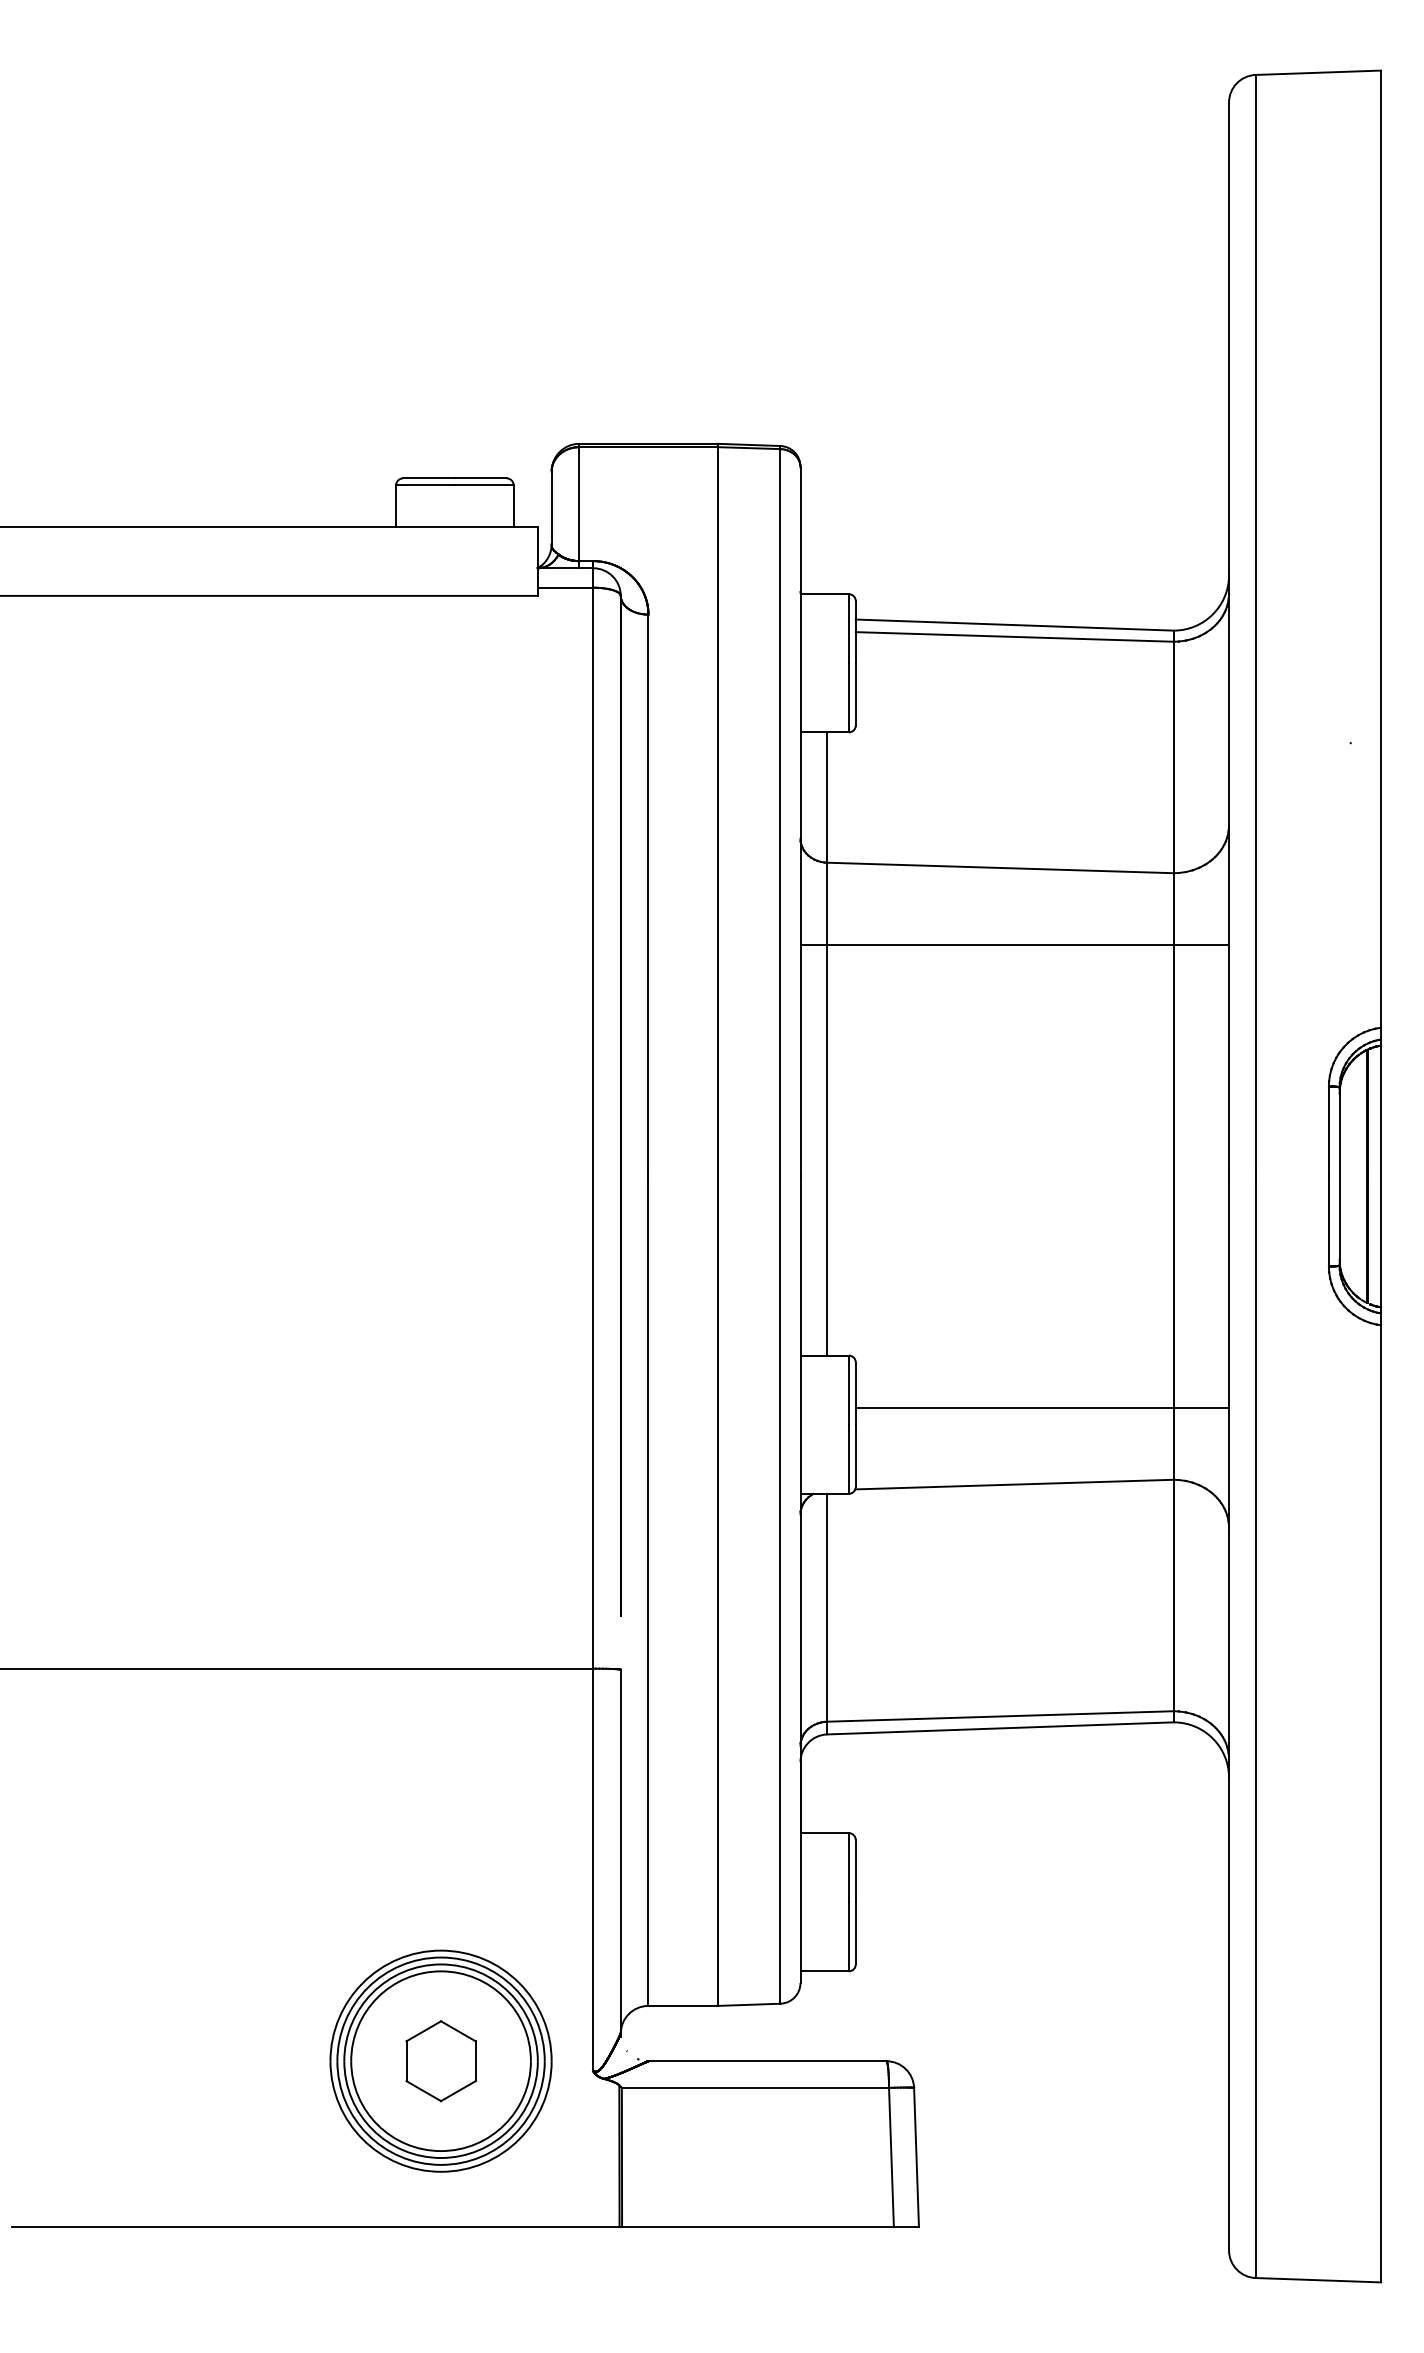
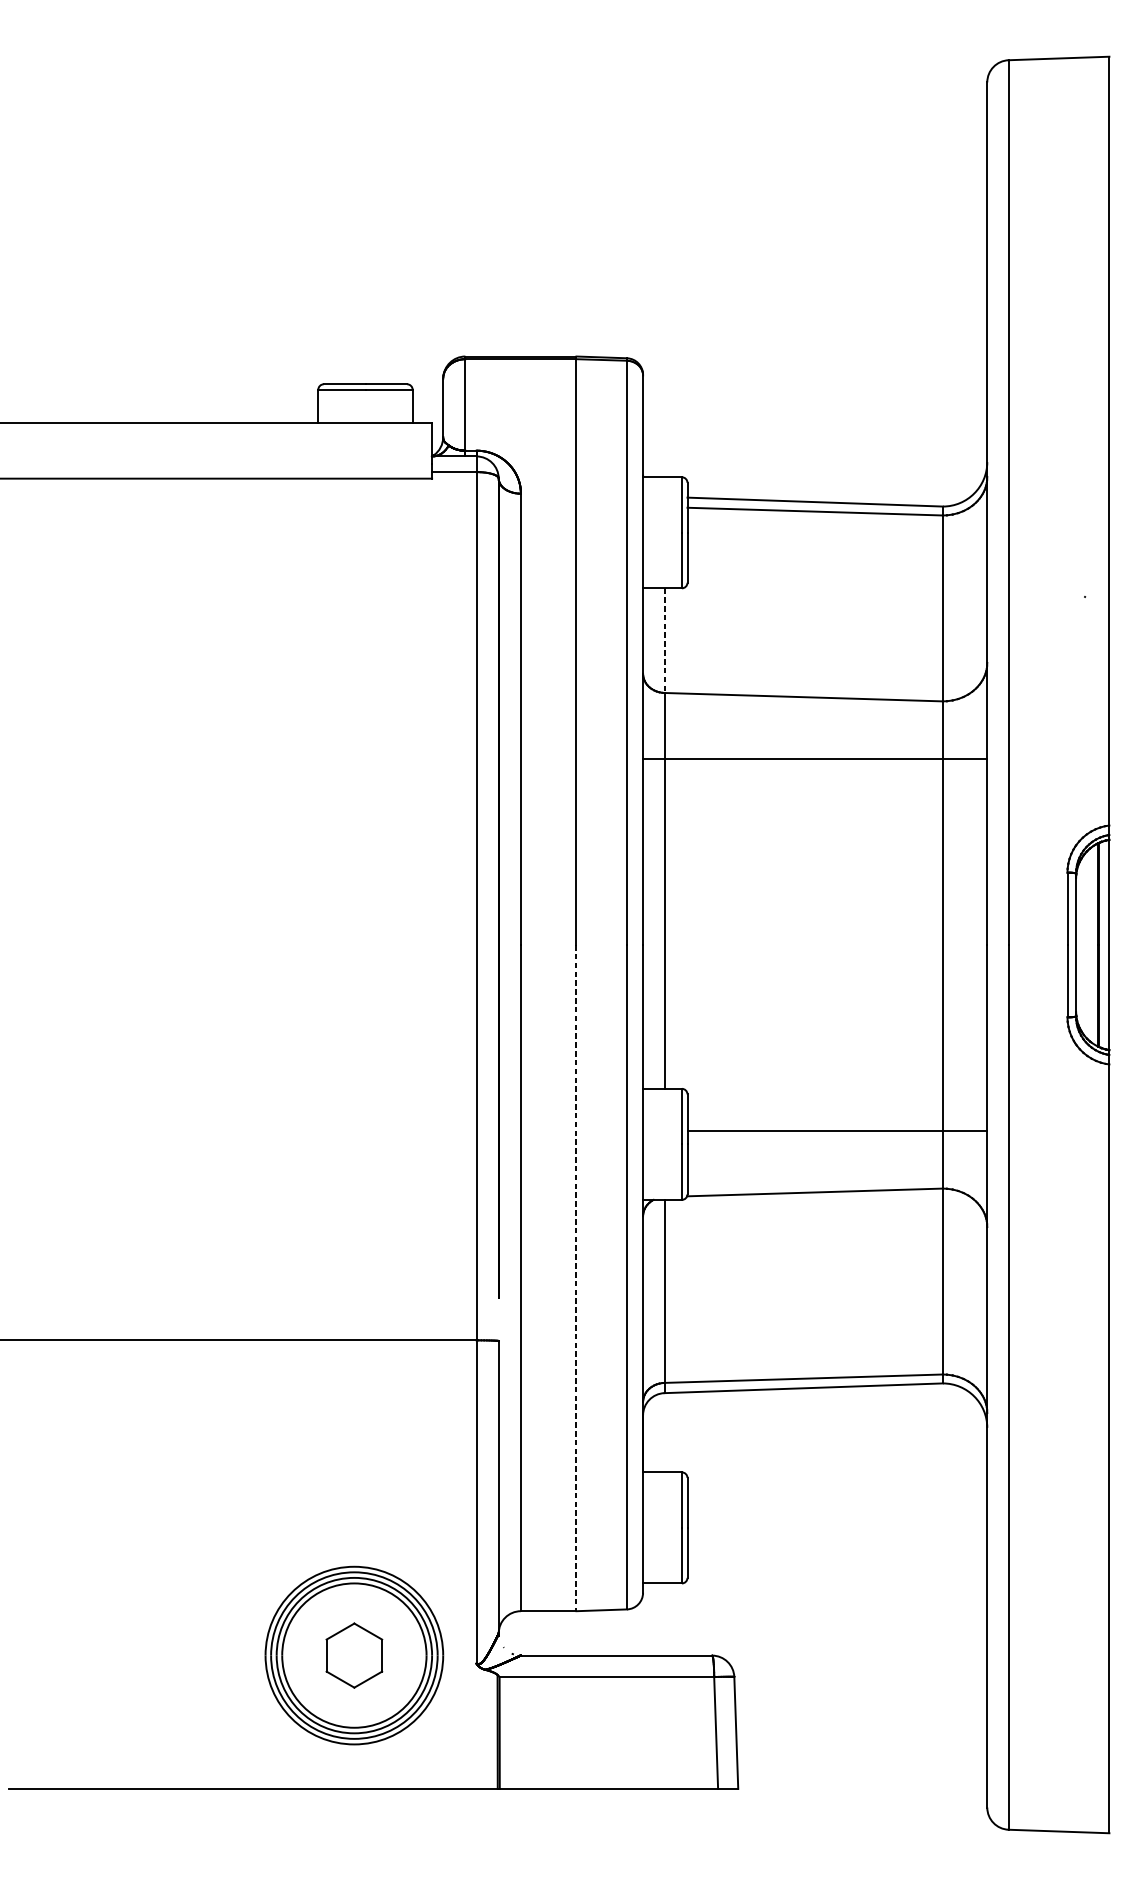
line: (827, 798) -> (664, 641), solid -> dashed
line: (717, 1591) -> (576, 1278), solid -> dashed

